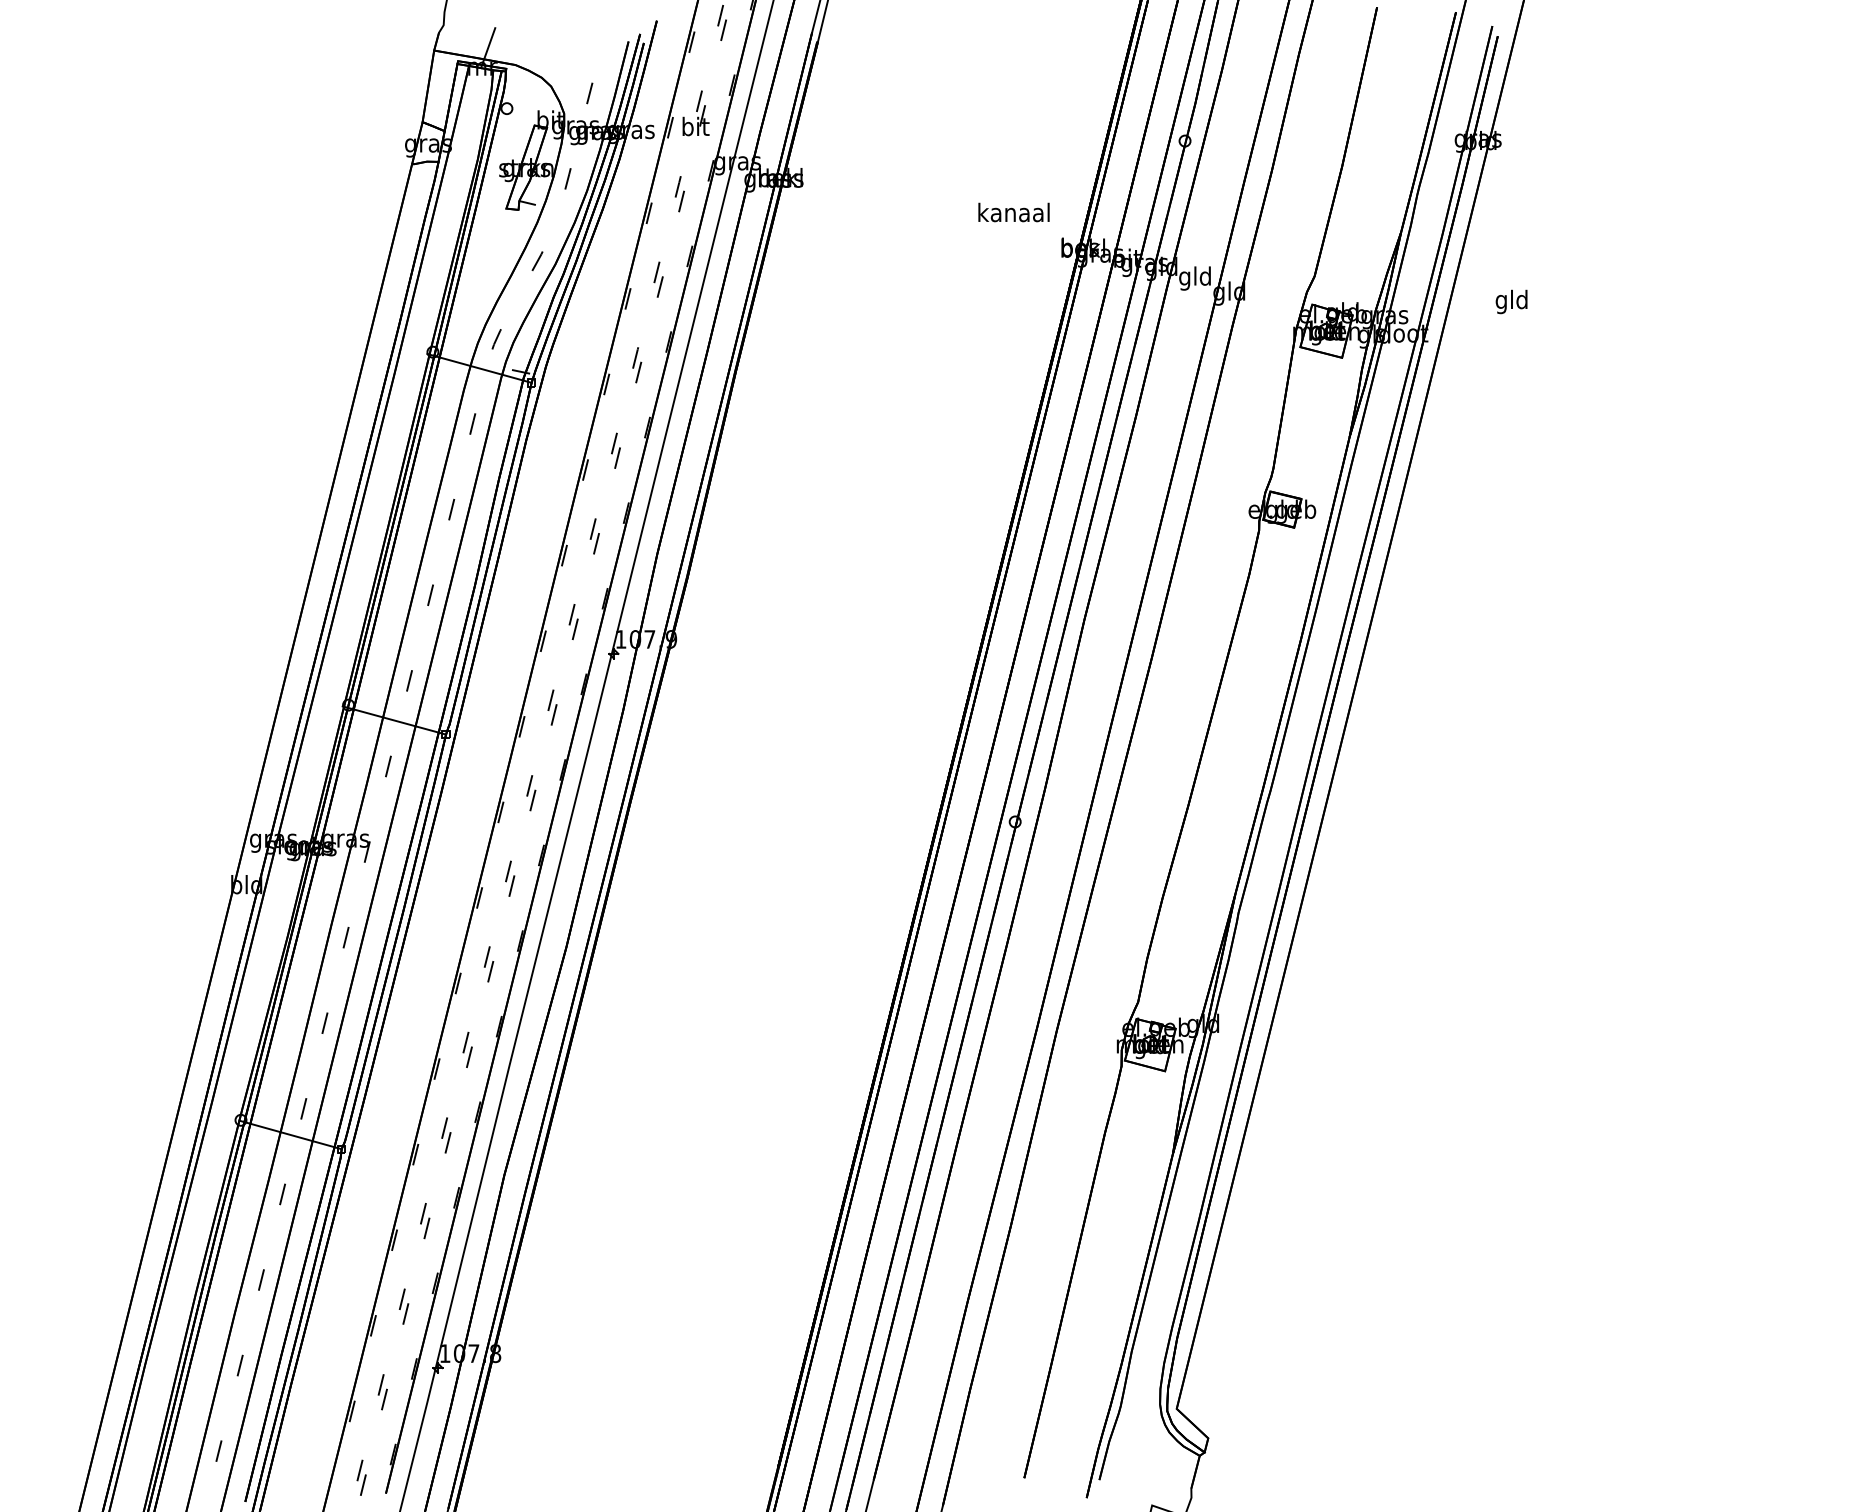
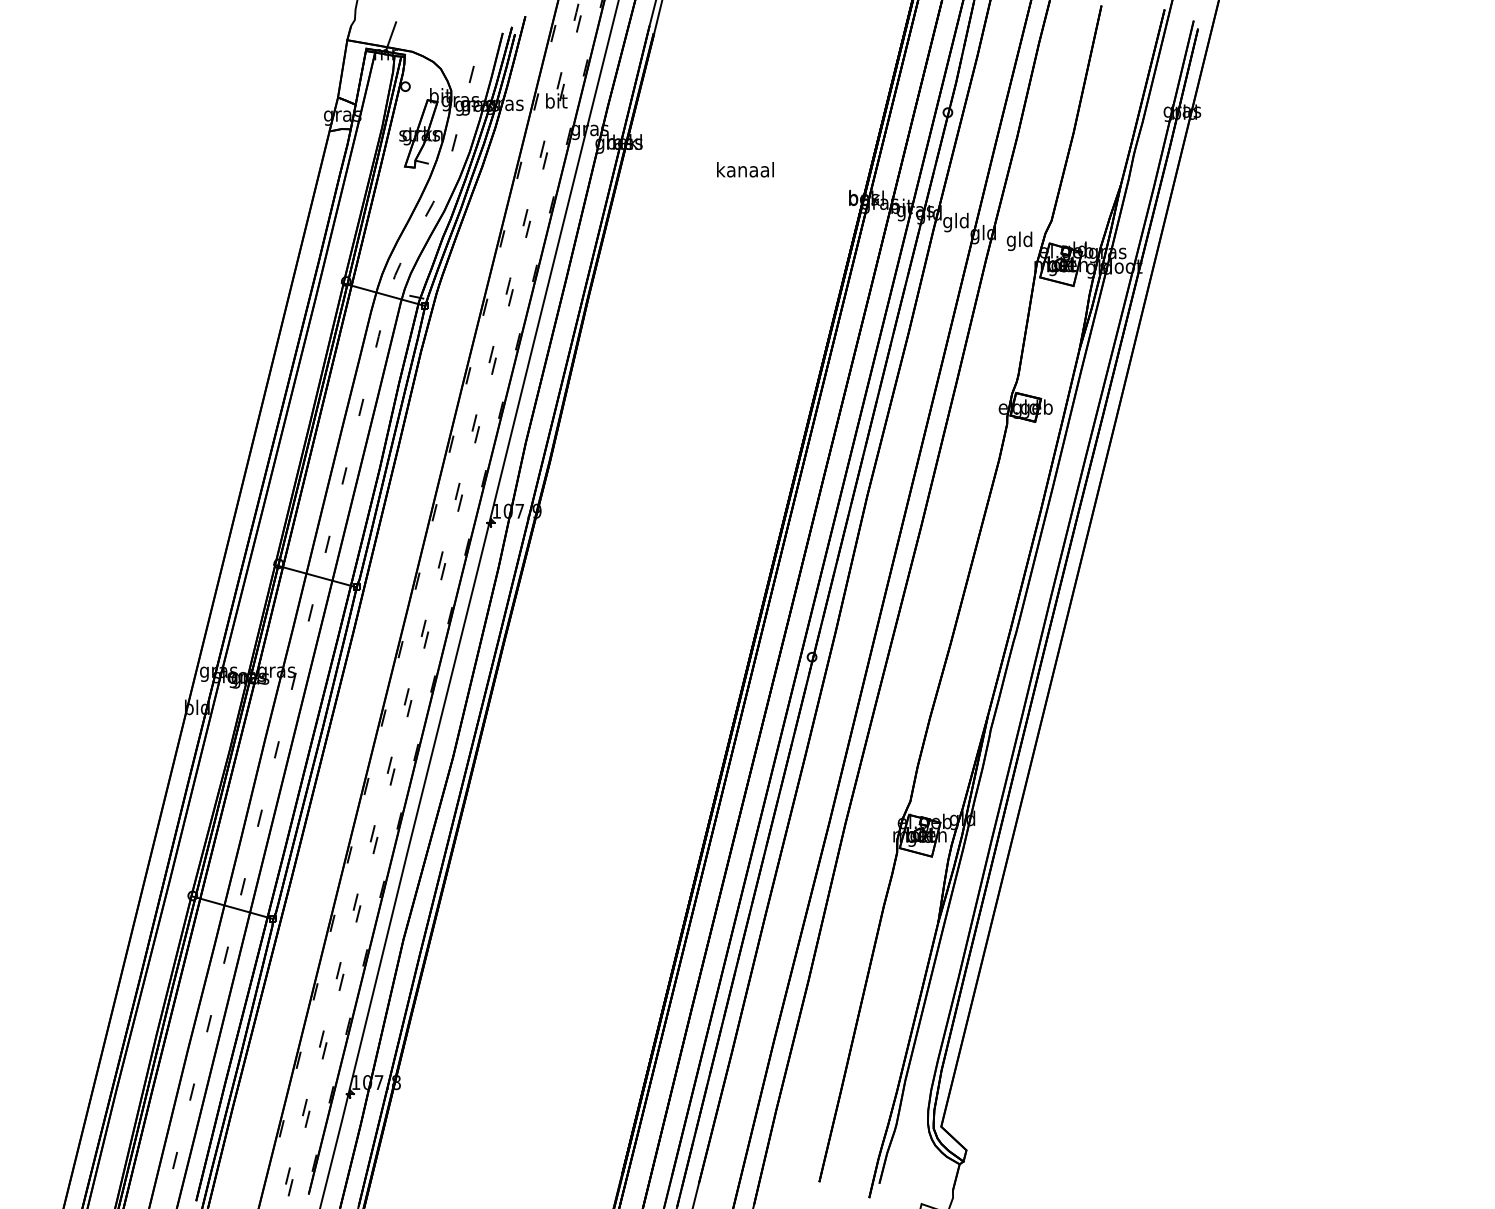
text: (1013, 212) -> (745, 169), moved
text: (1511, 301) -> (1019, 240), moved

